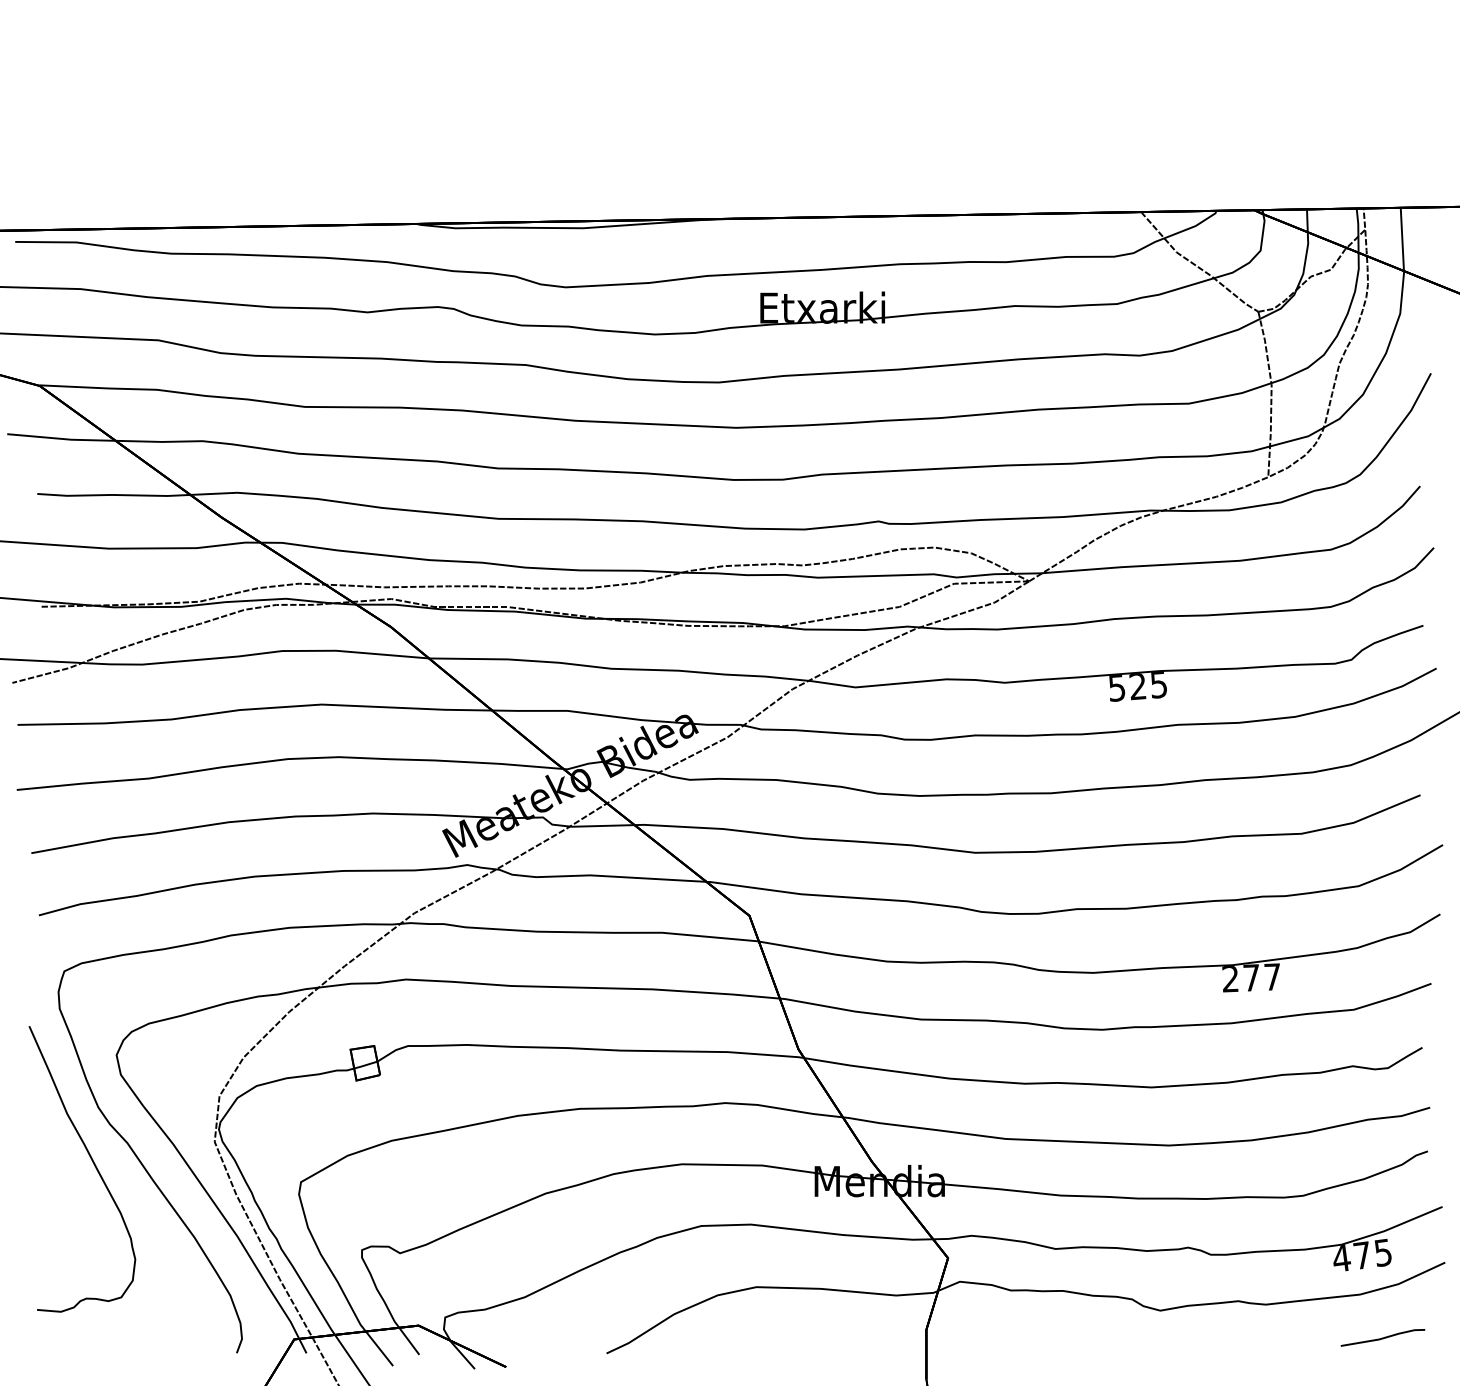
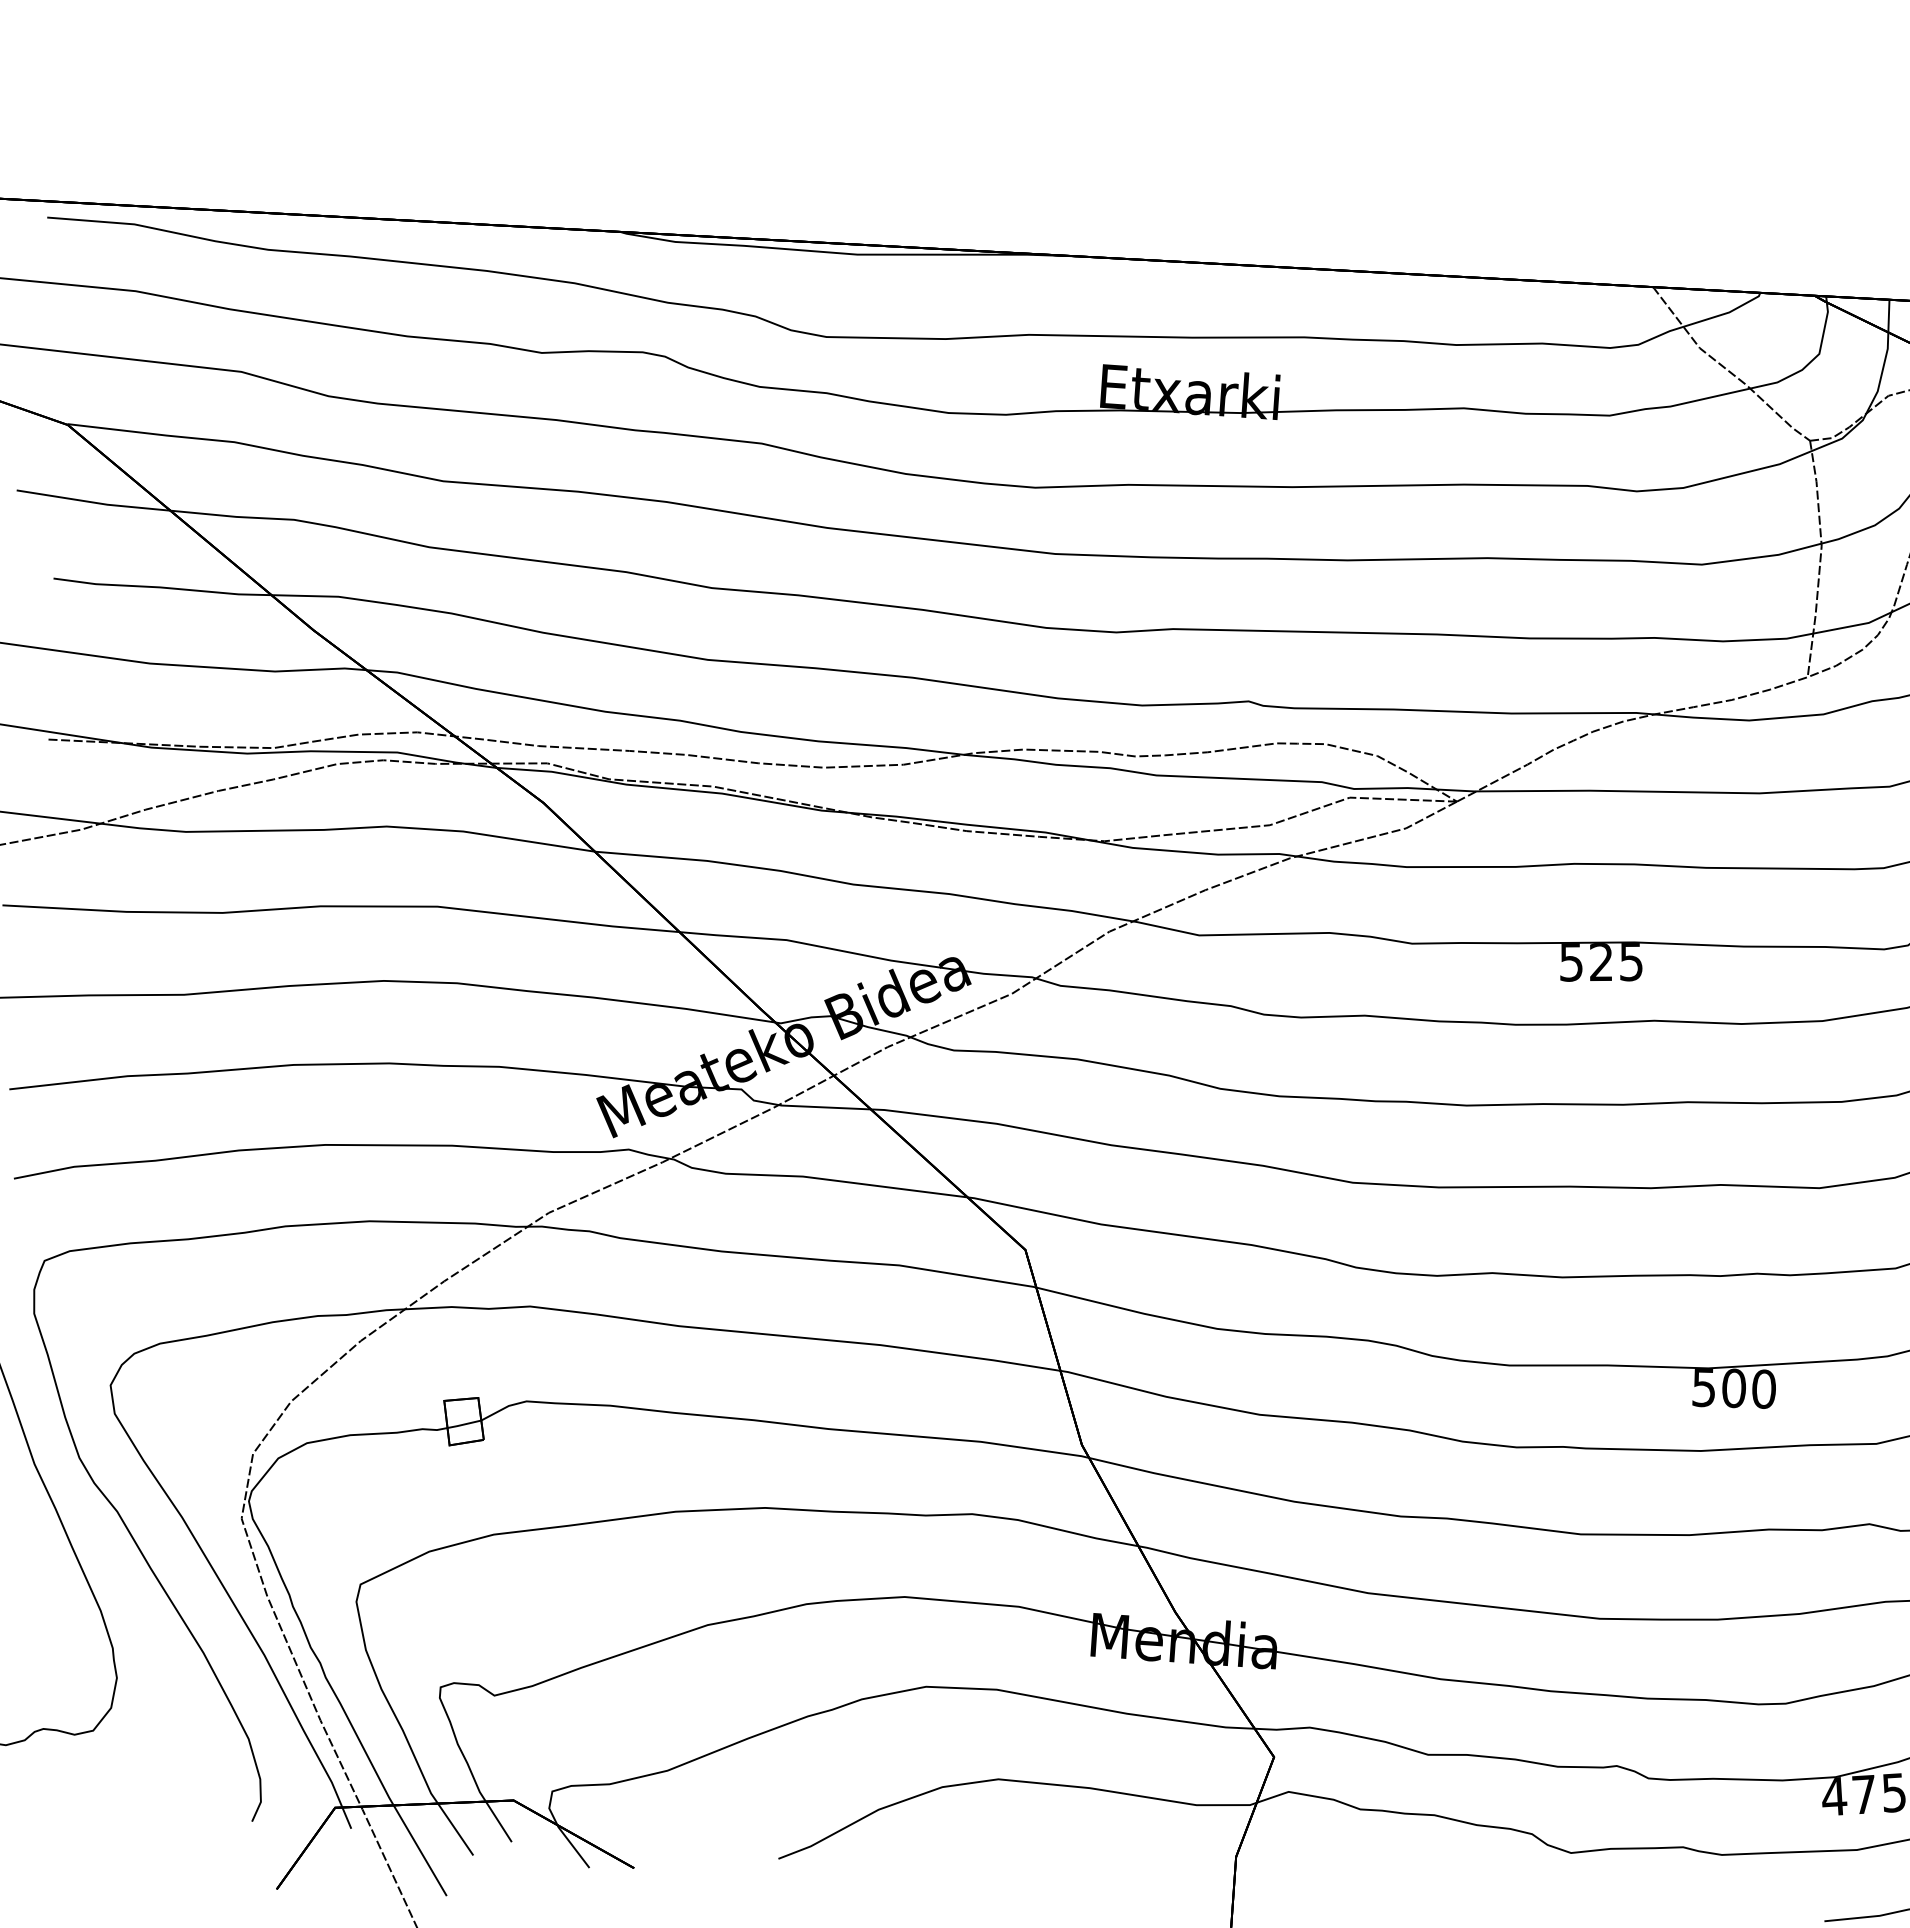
text: (1251, 977) -> (1734, 1387), 277 -> 500

